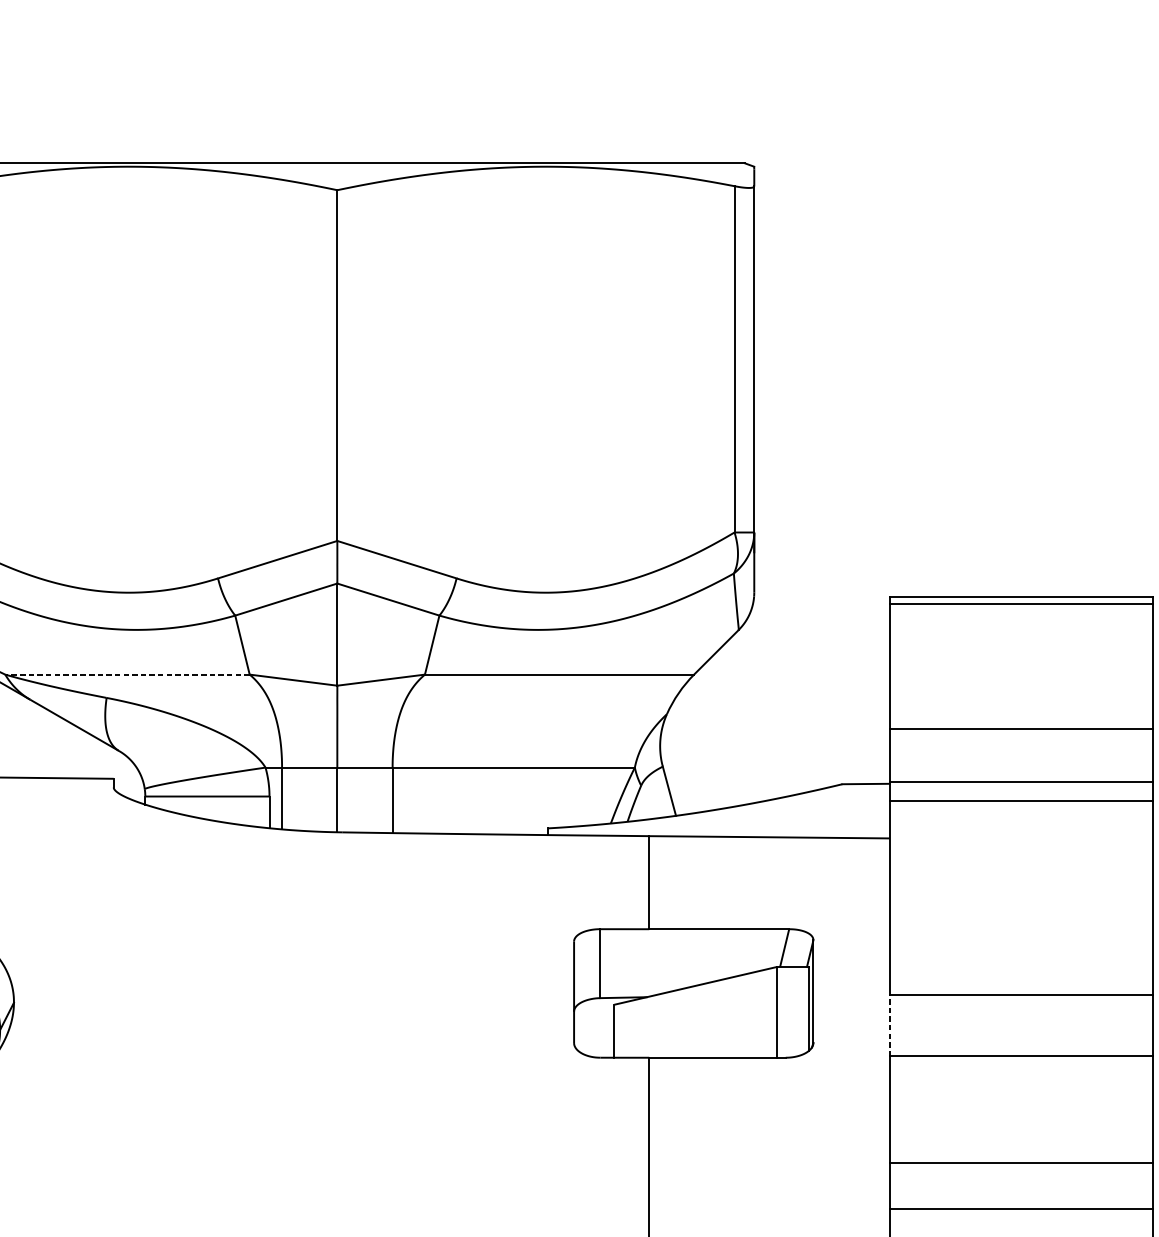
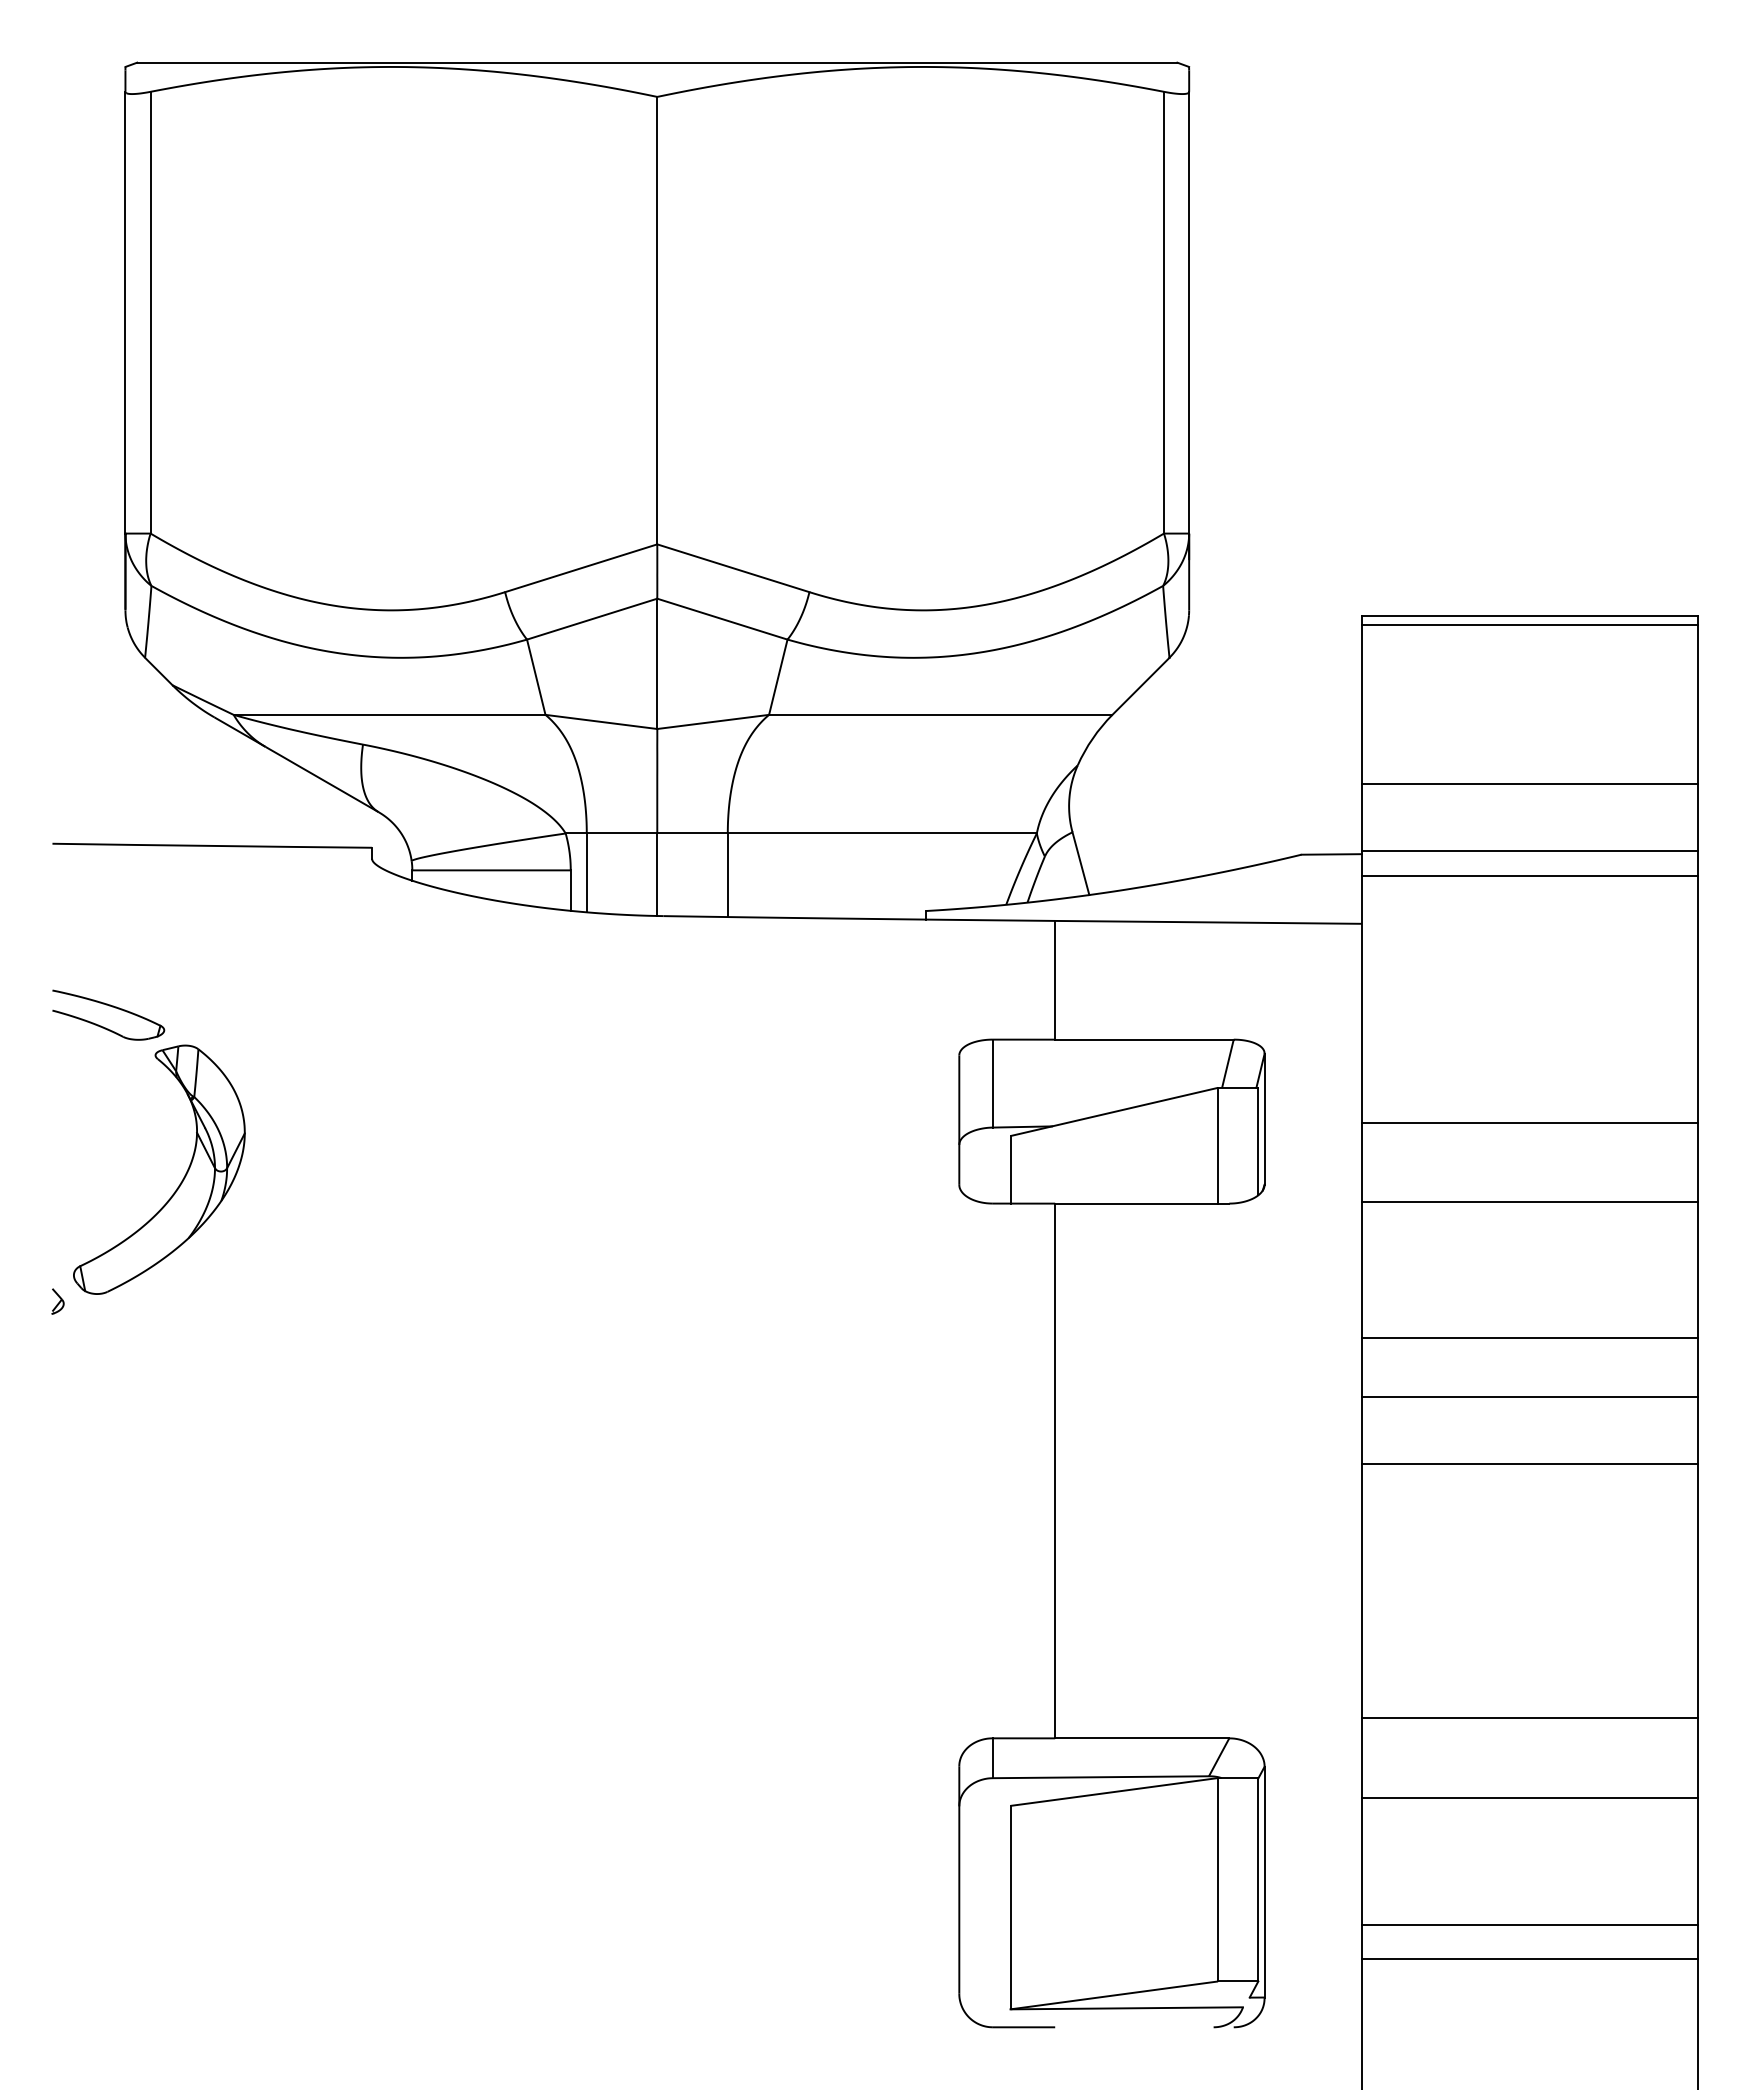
line: (127, 674) -> (389, 714), dashed -> solid
line: (889, 1025) -> (1361, 1162), dashed -> solid

